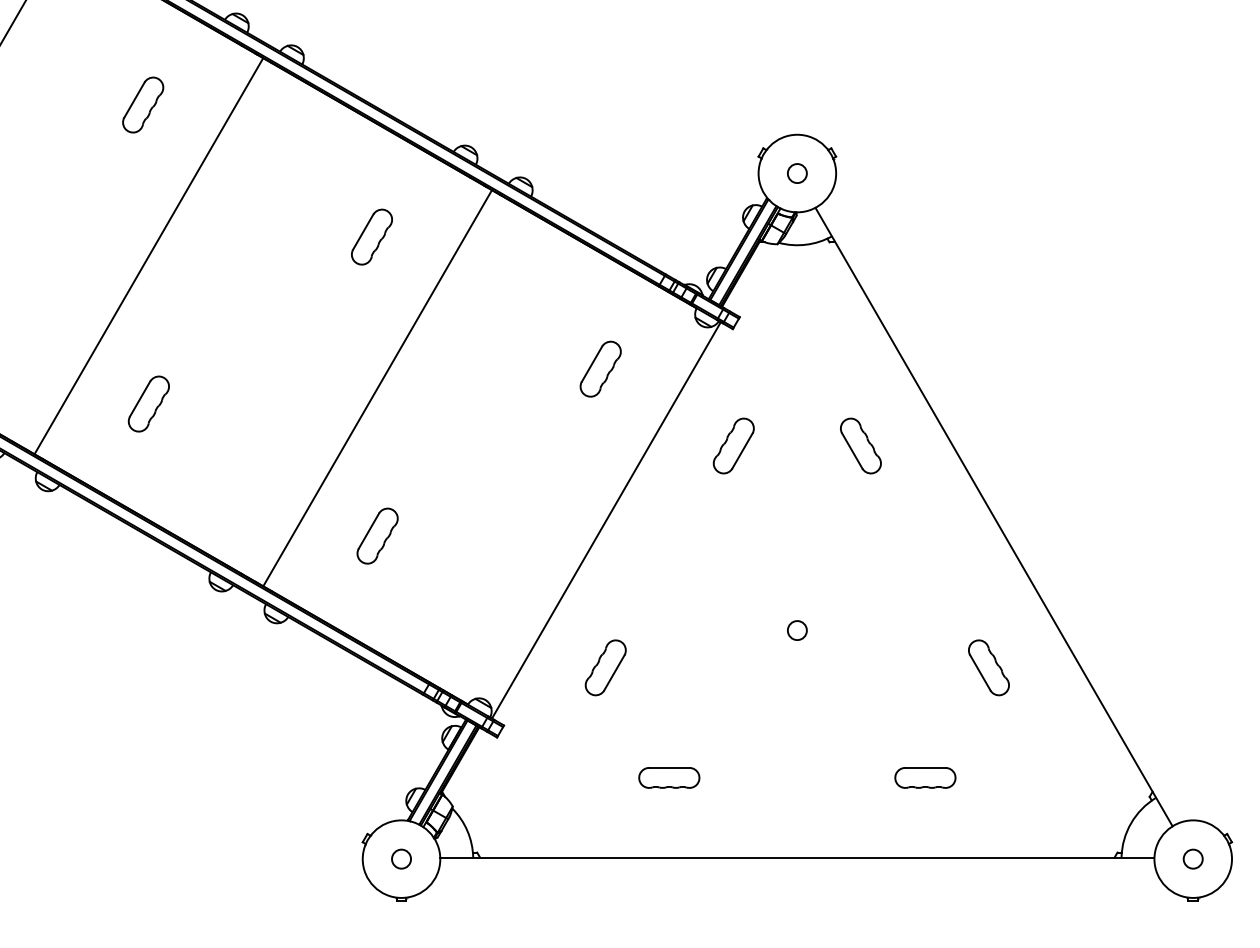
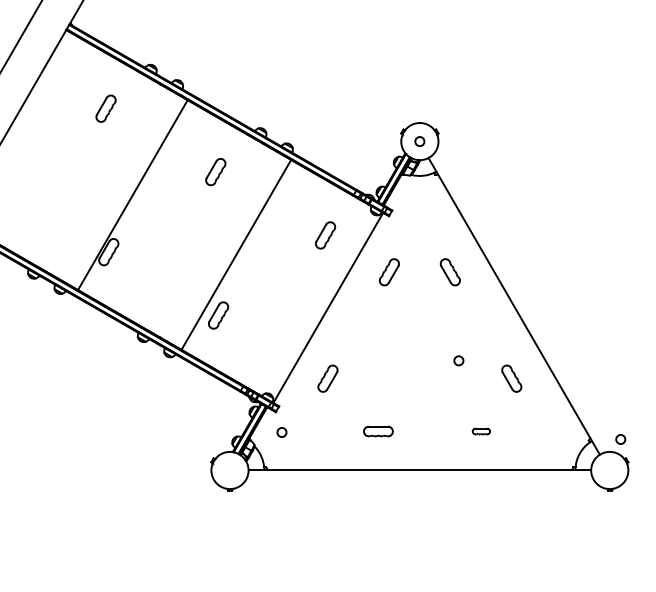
line: (148, 256) -> (132, 195), moved
line: (377, 388) -> (236, 254), moved
circle: (796, 629) -> (458, 360), moved
part: (669, 777) -> (378, 431), moved
part: (925, 777) -> (481, 431), size x0.6
circle: (400, 859) -> (281, 432), moved
circle: (1192, 859) -> (620, 439), moved

